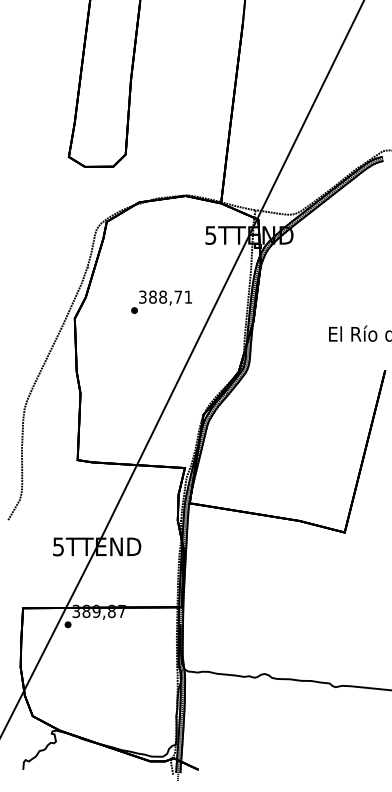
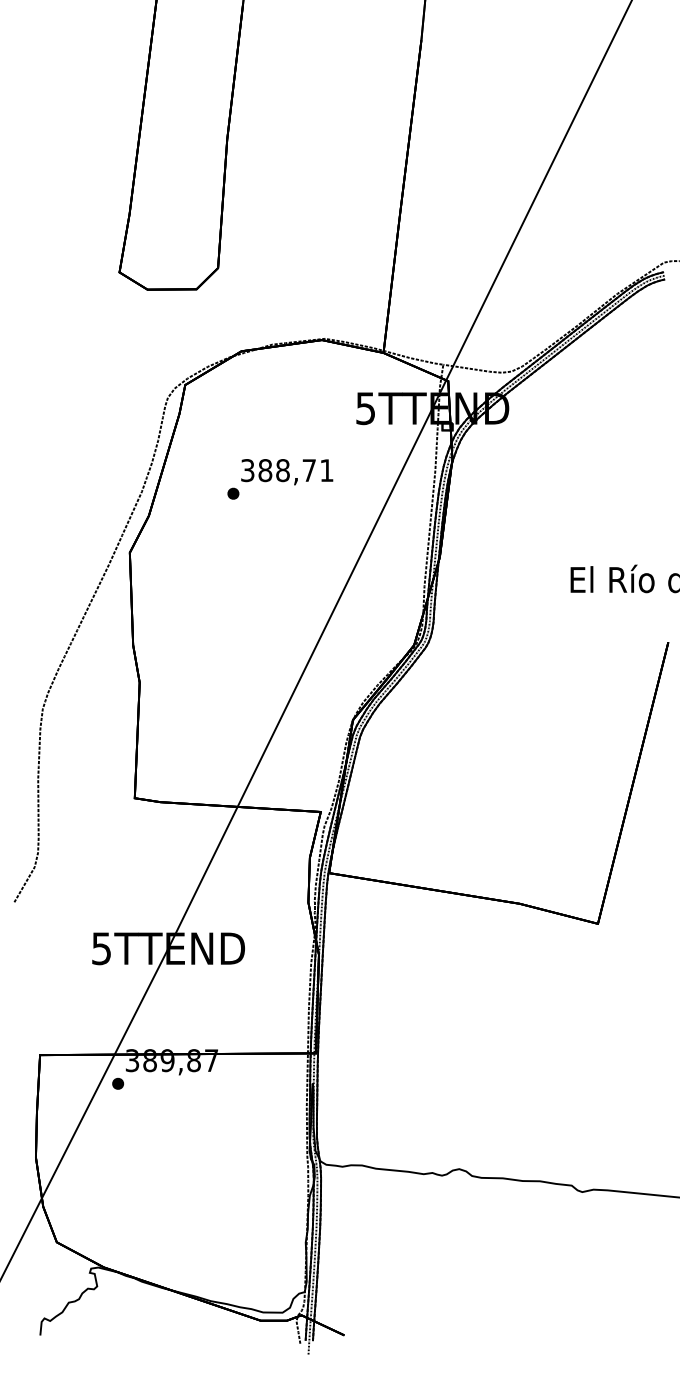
text: (161, 301) -> (280, 478), moved

